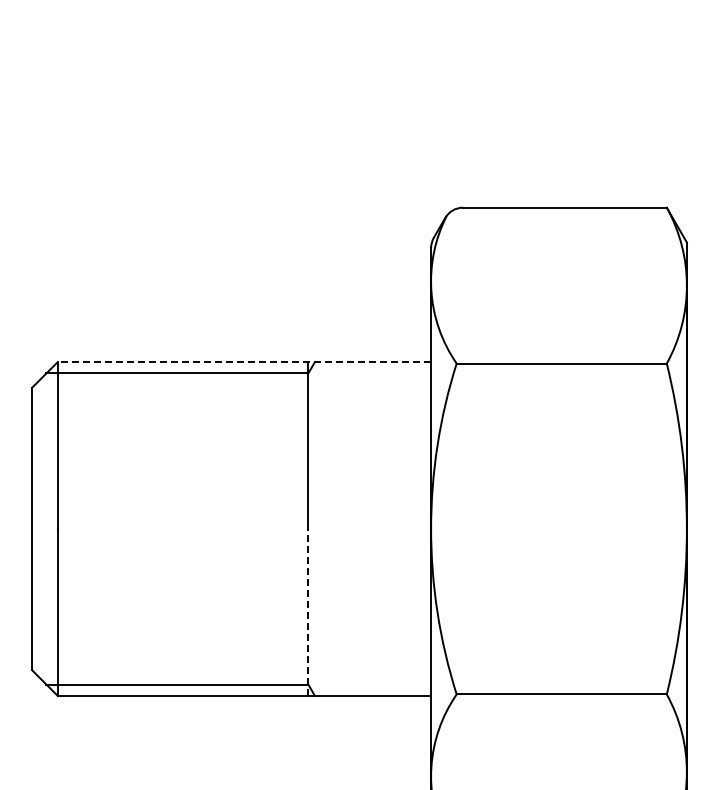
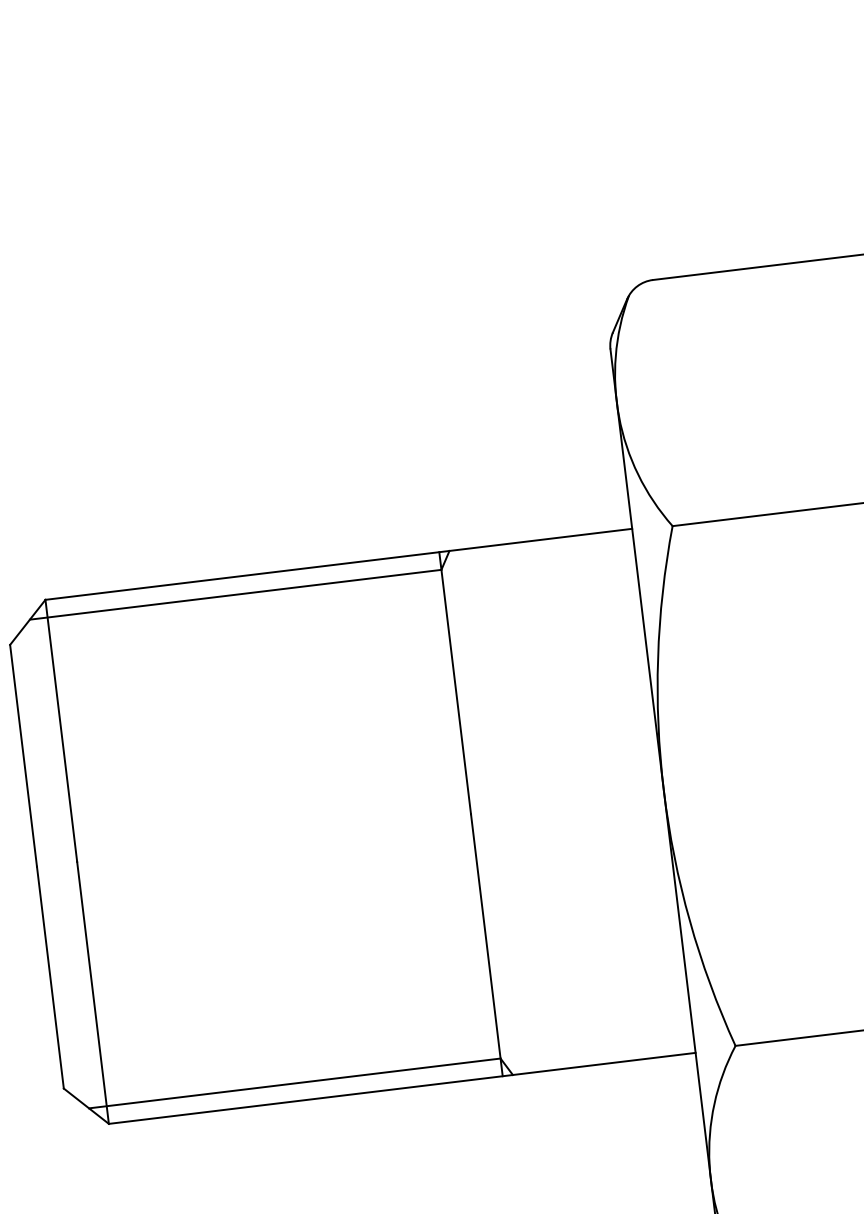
line: (244, 362) -> (339, 564), dashed -> solid
line: (308, 611) -> (486, 943), dashed -> solid

